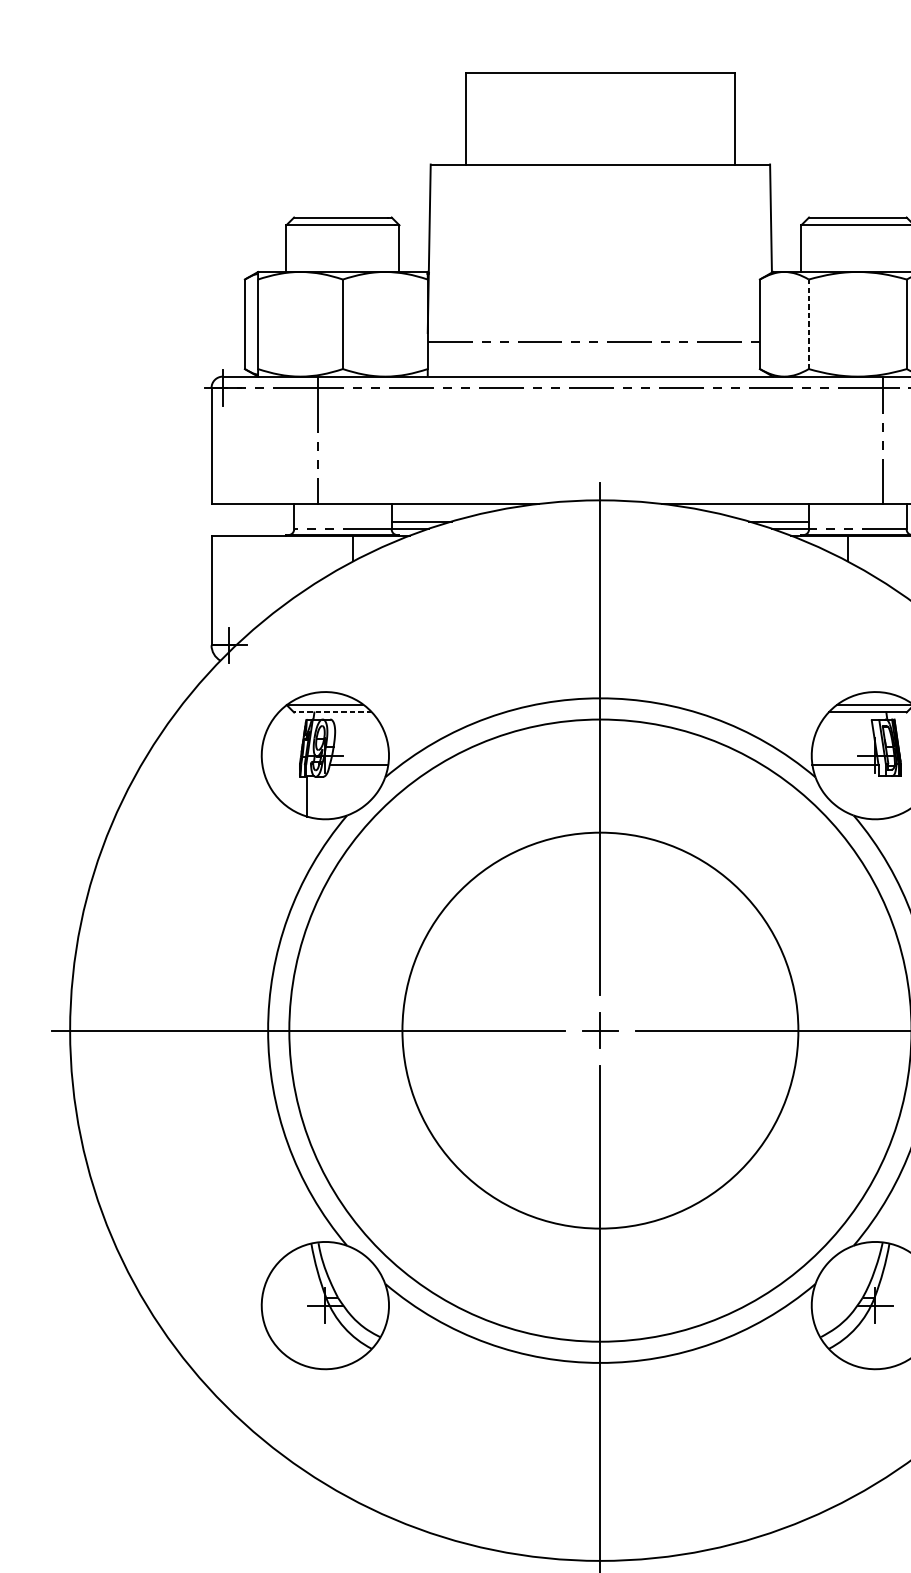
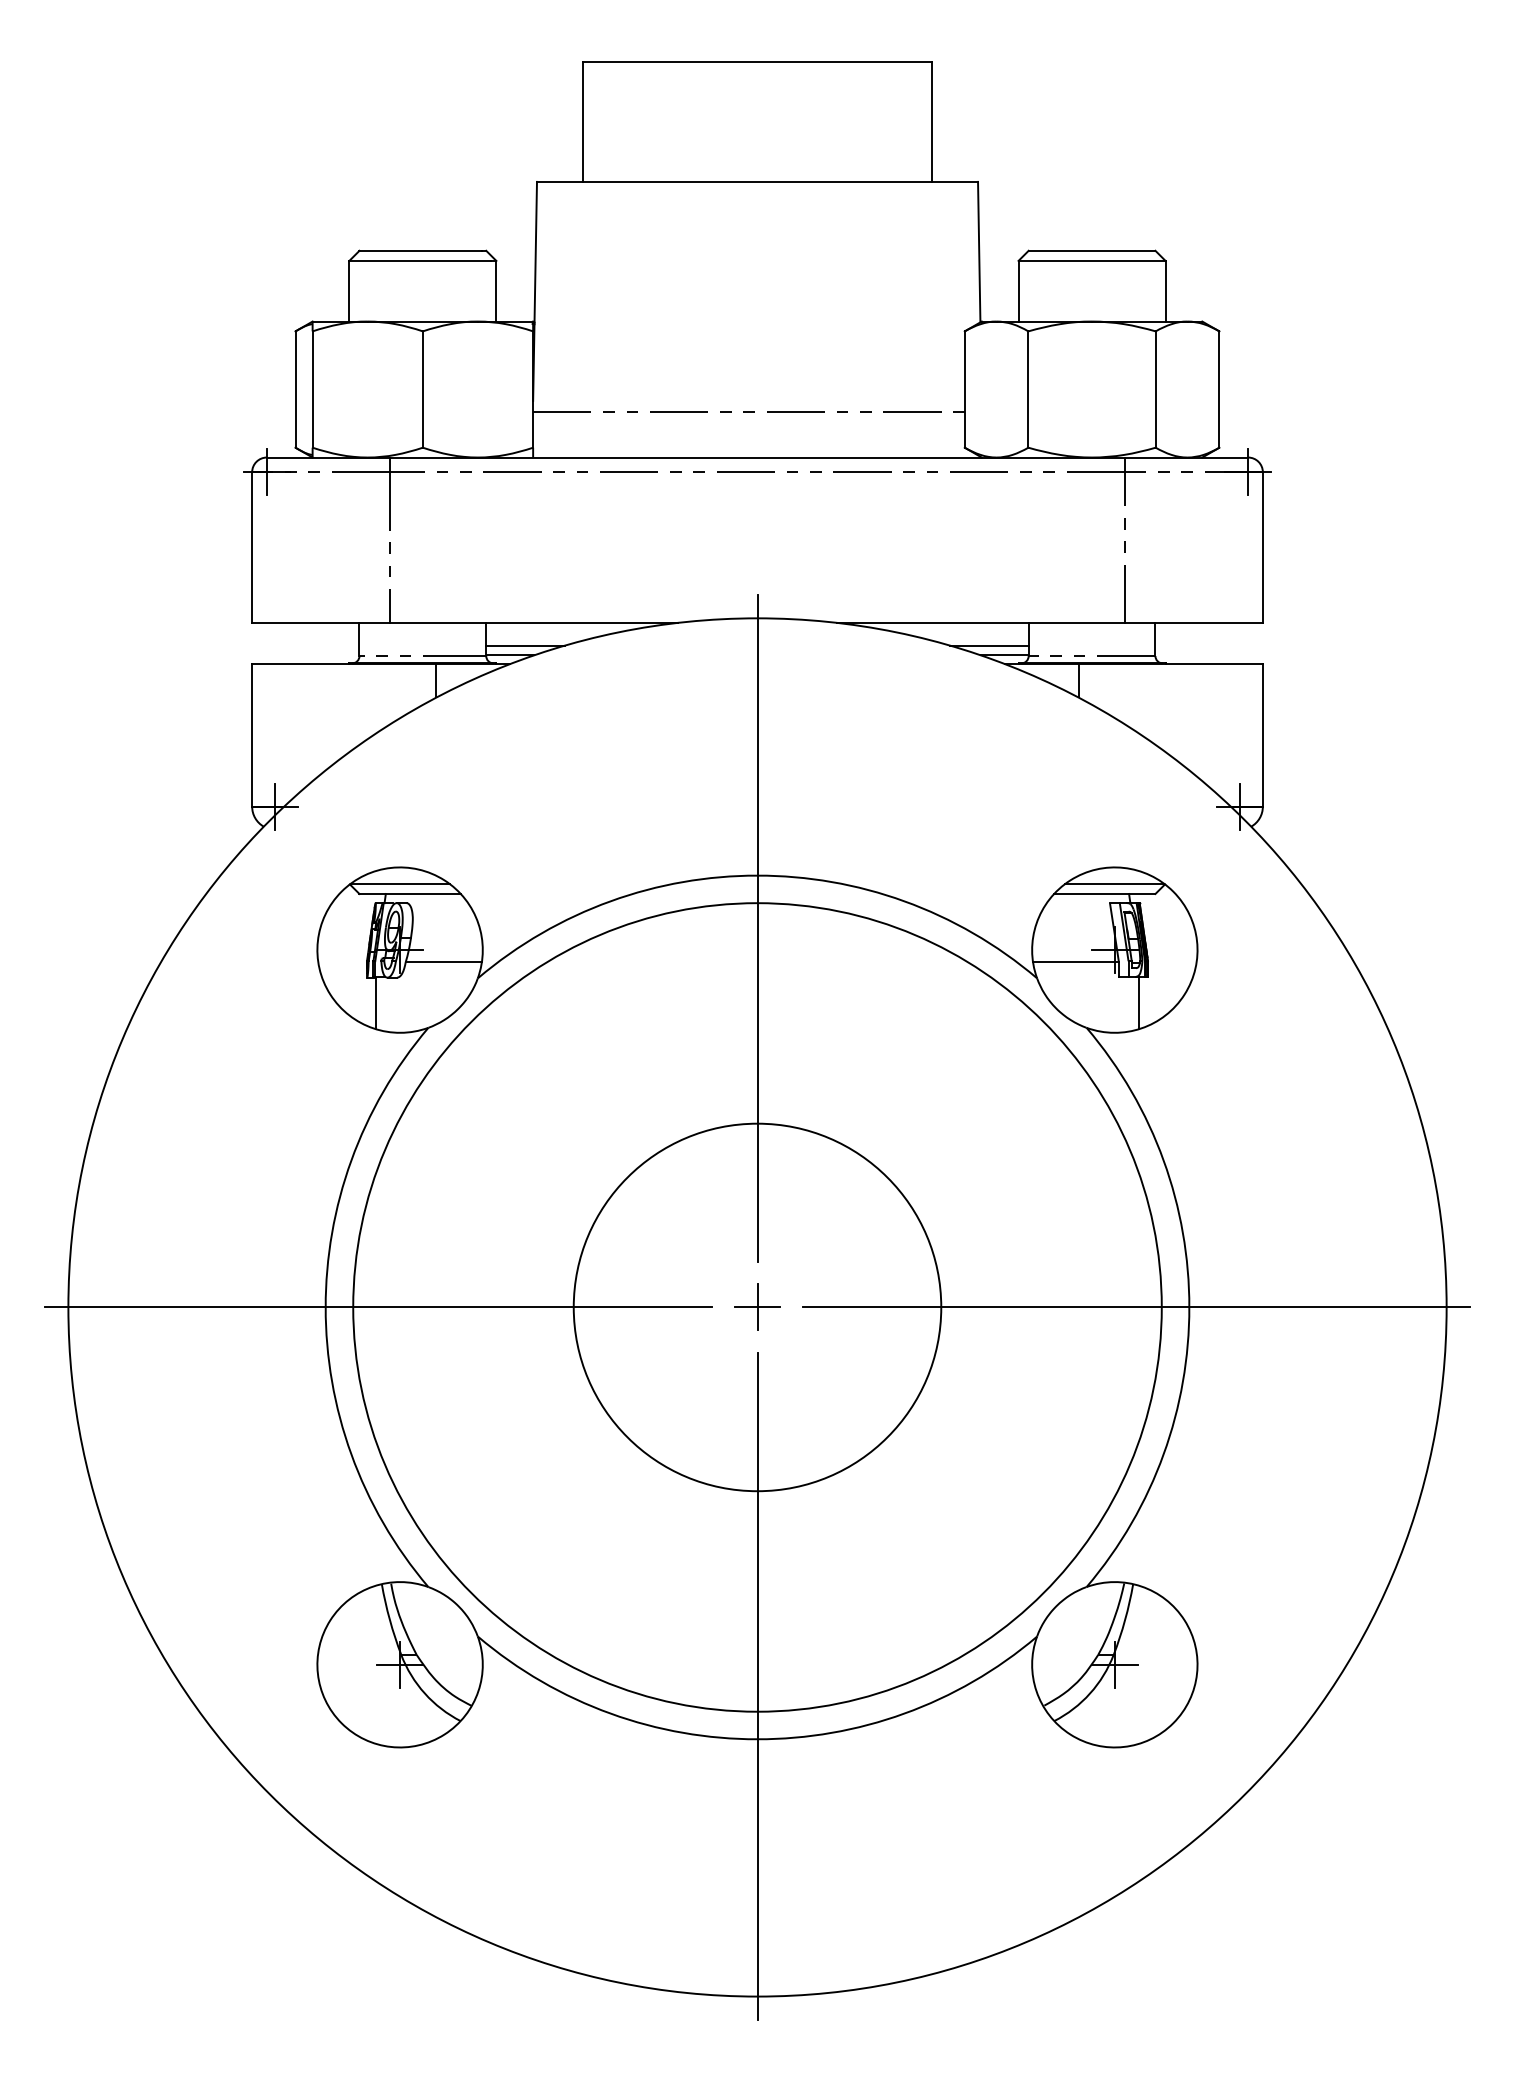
line: (808, 324) -> (1028, 389), dashed -> solid
line: (333, 712) -> (410, 893), dashed -> solid
line: (893, 795) -> (1138, 1002), added
circle: (600, 1030) -> (757, 1307), size x0.71

